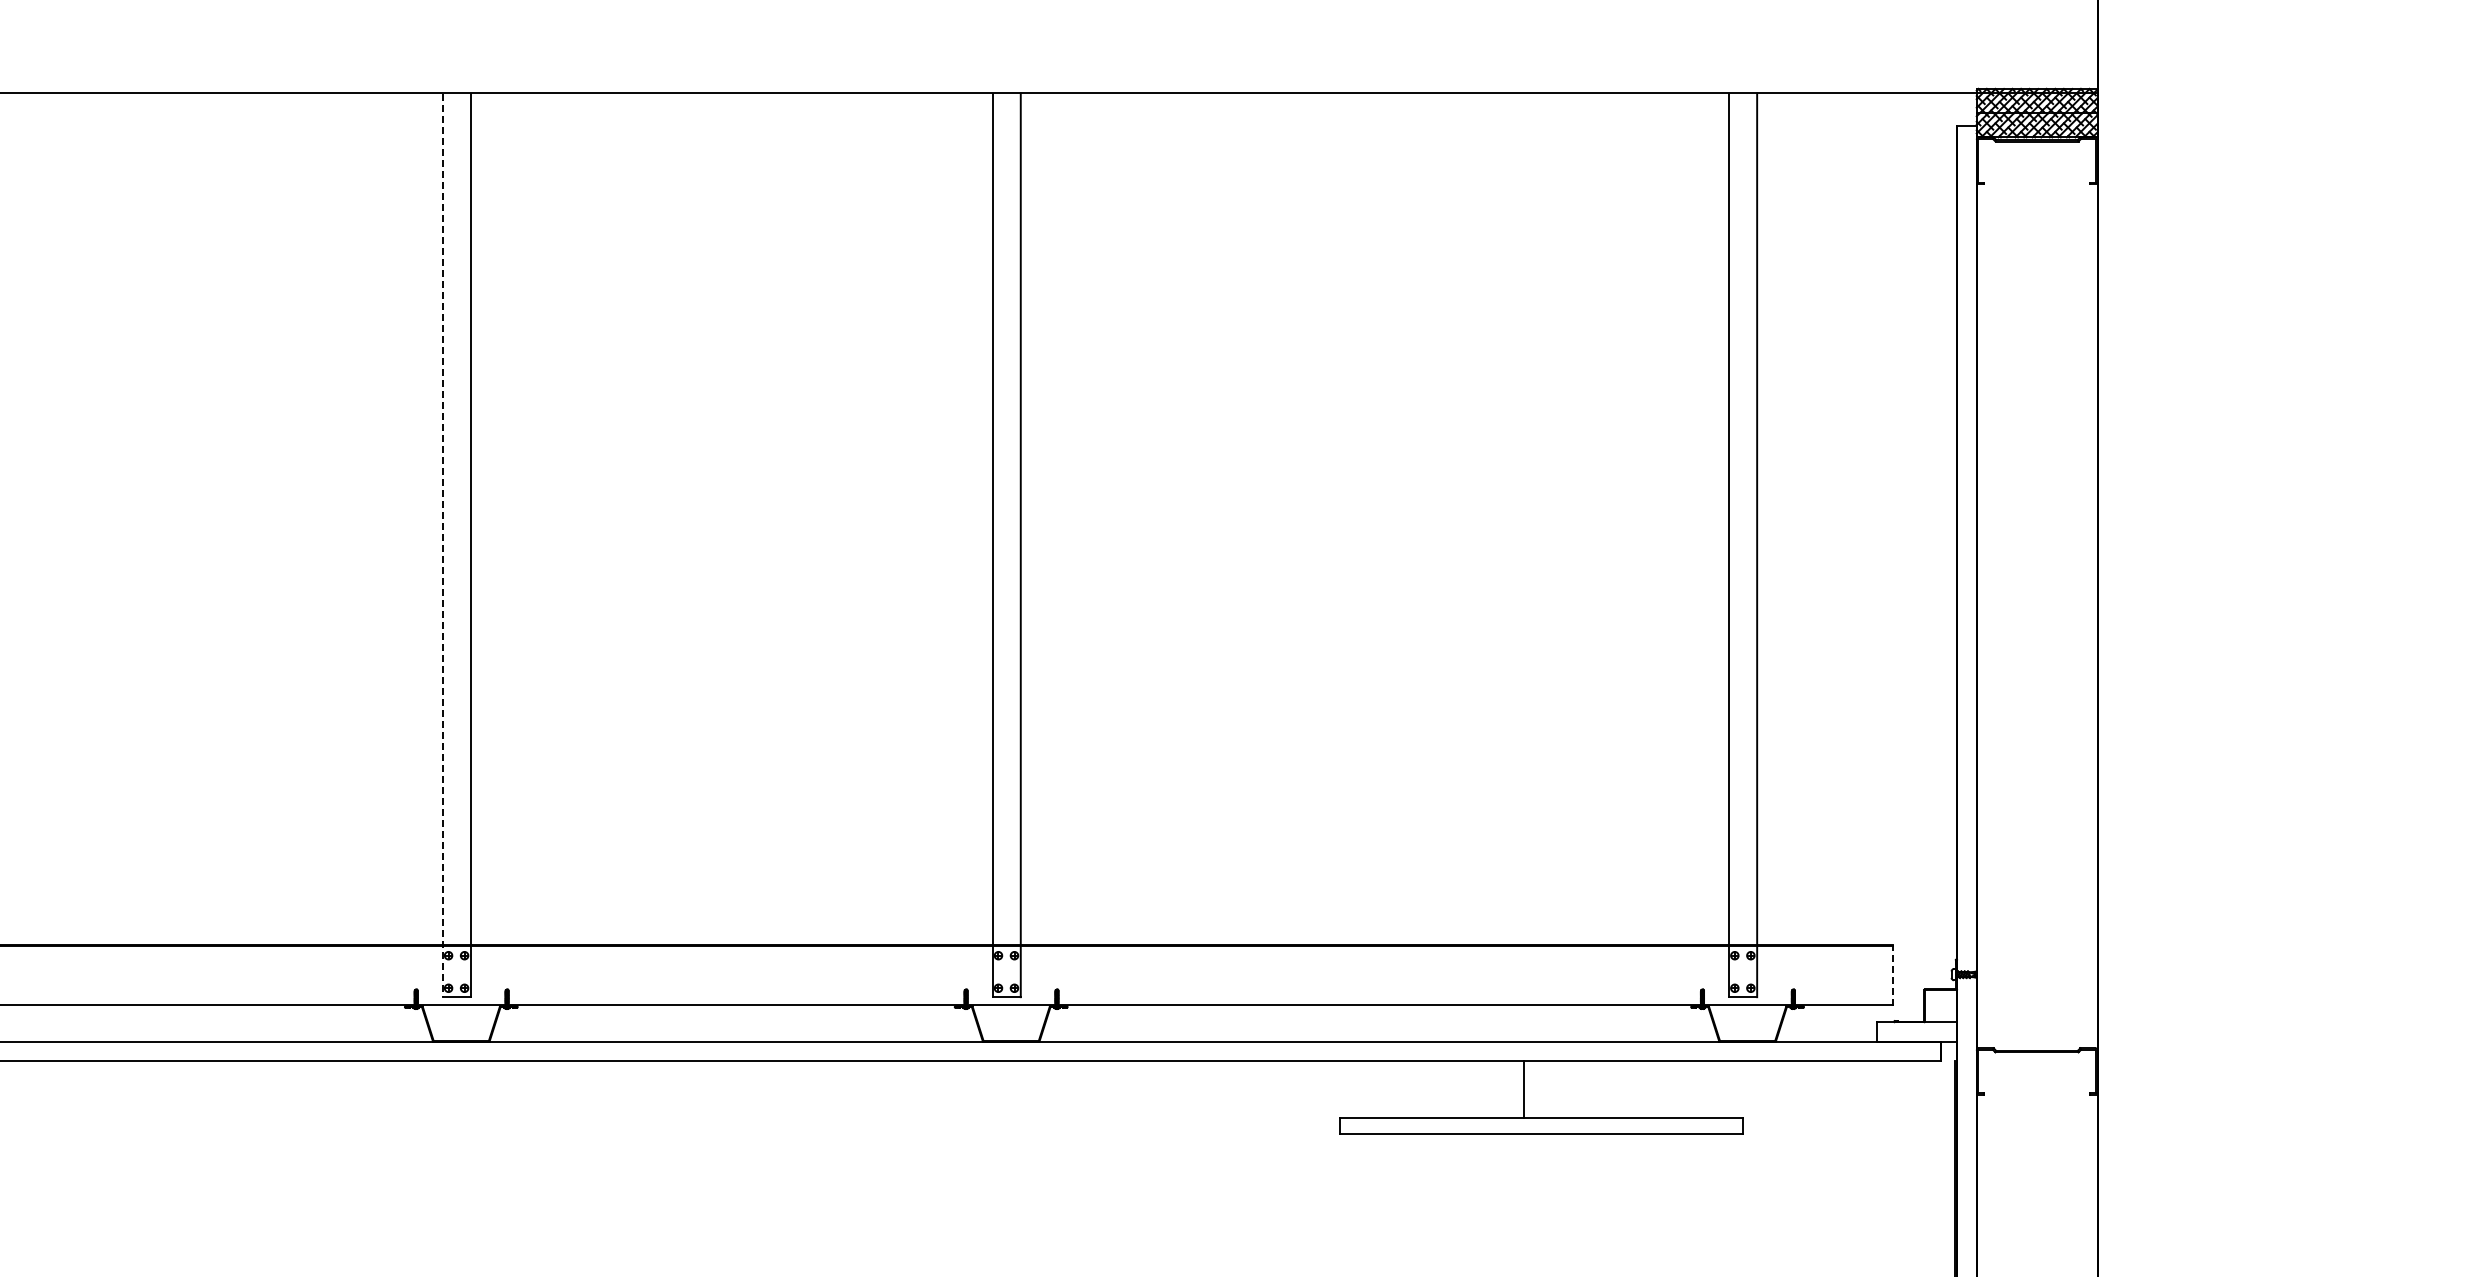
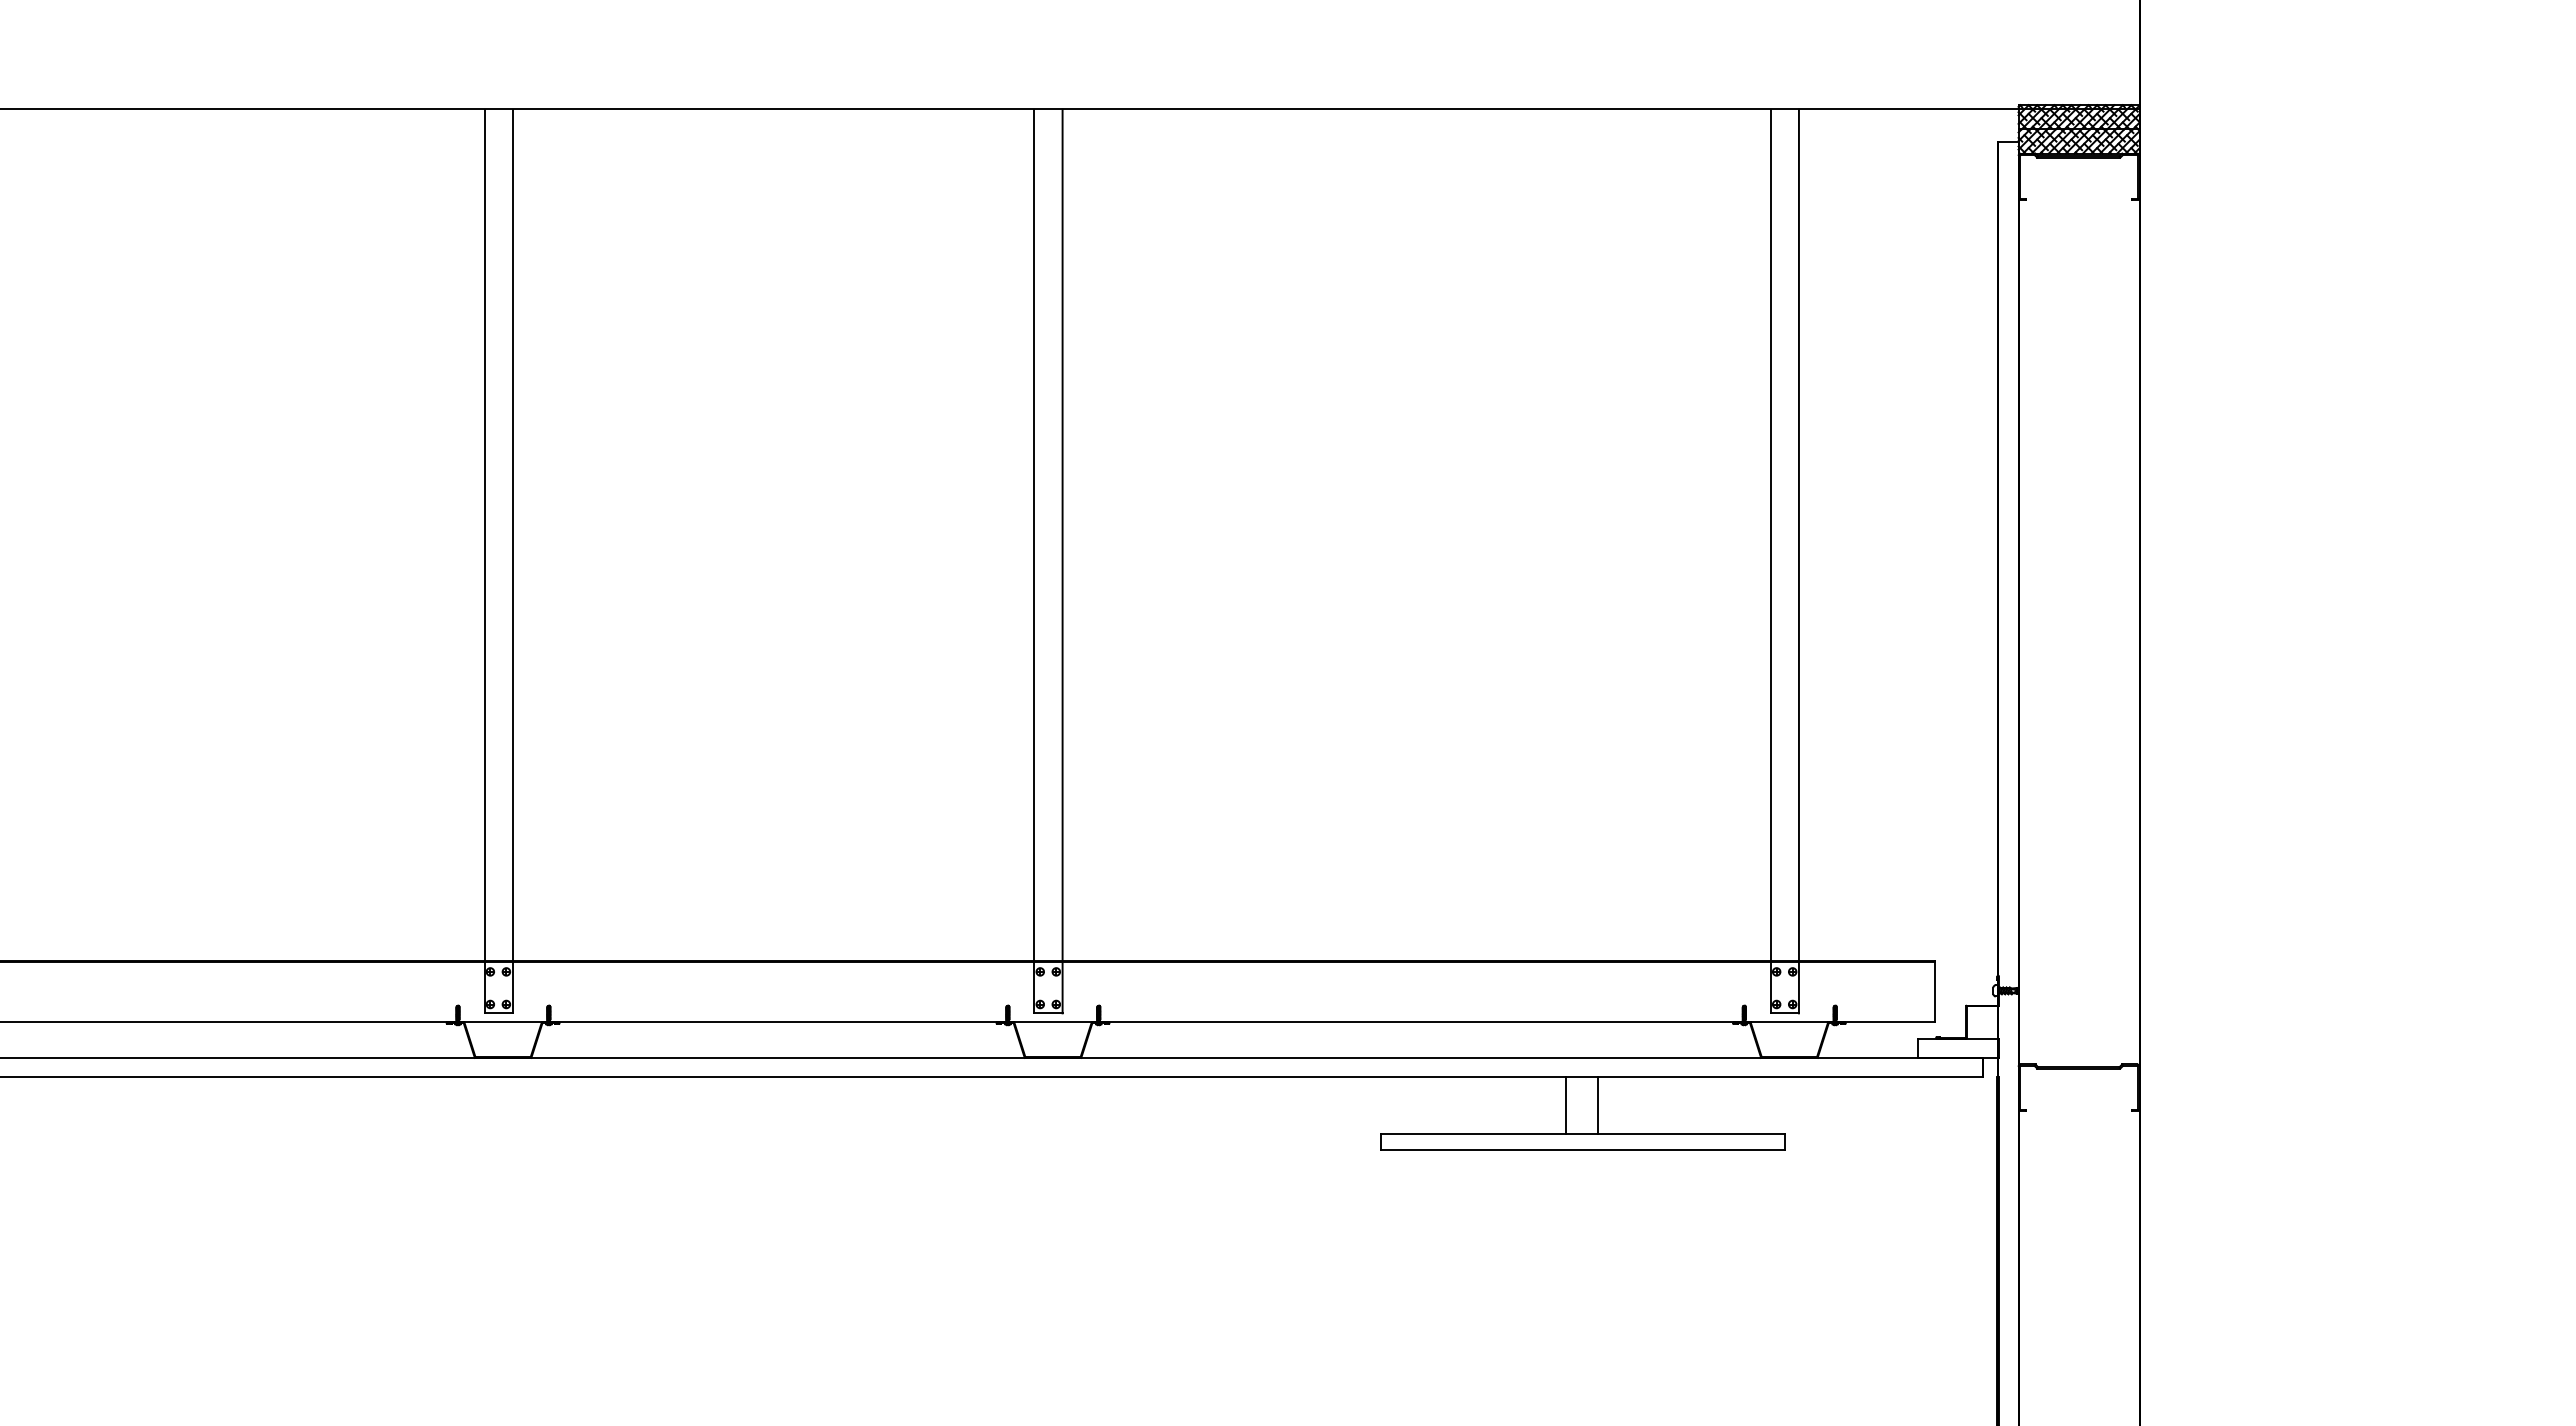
line: (442, 545) -> (484, 561), dashed -> solid
line: (1892, 975) -> (1934, 991), dashed -> solid
line: (1556, 1089) -> (1598, 1105), added

